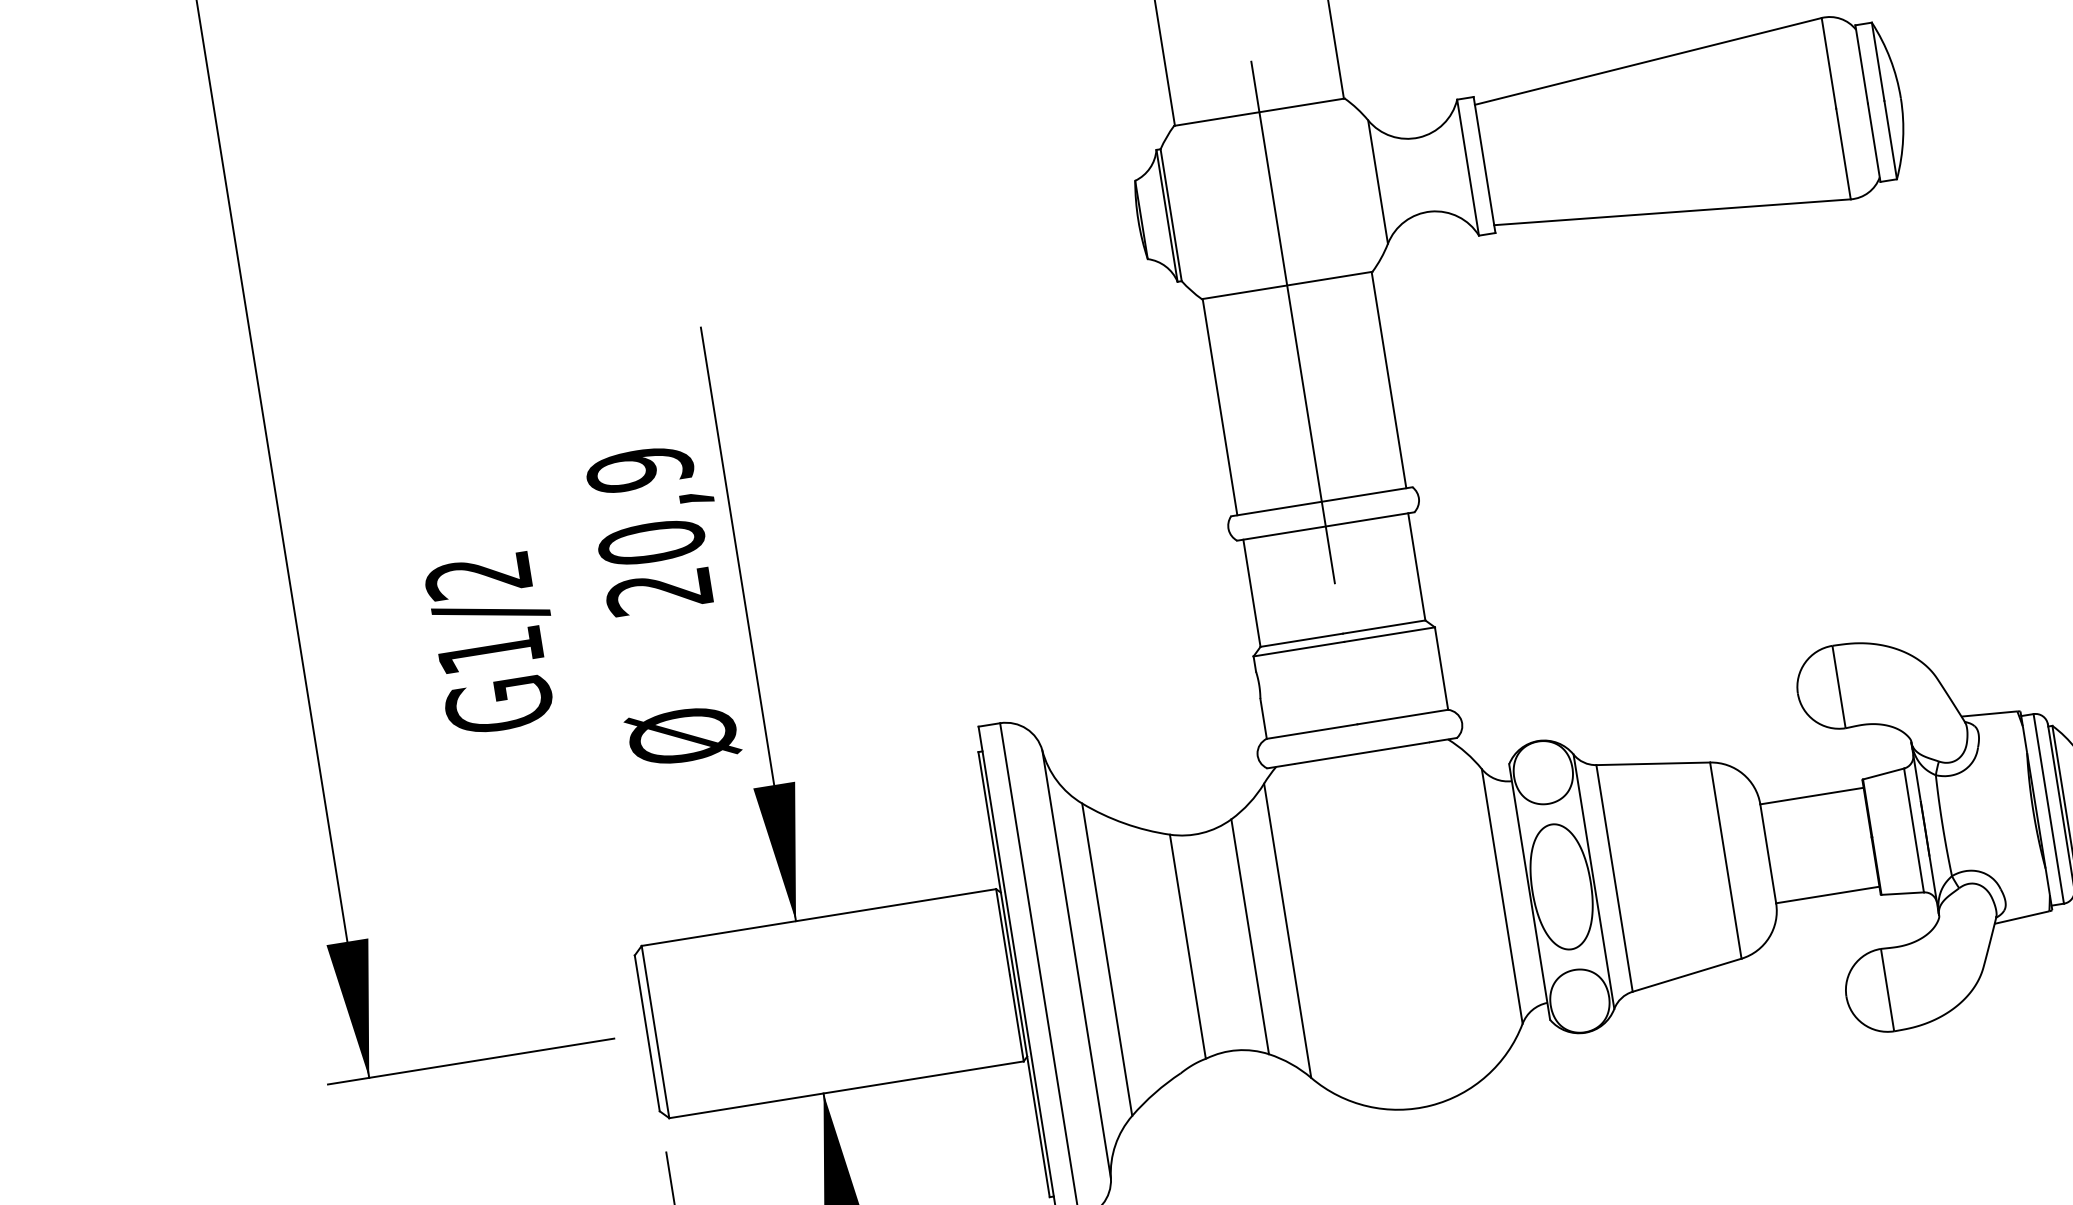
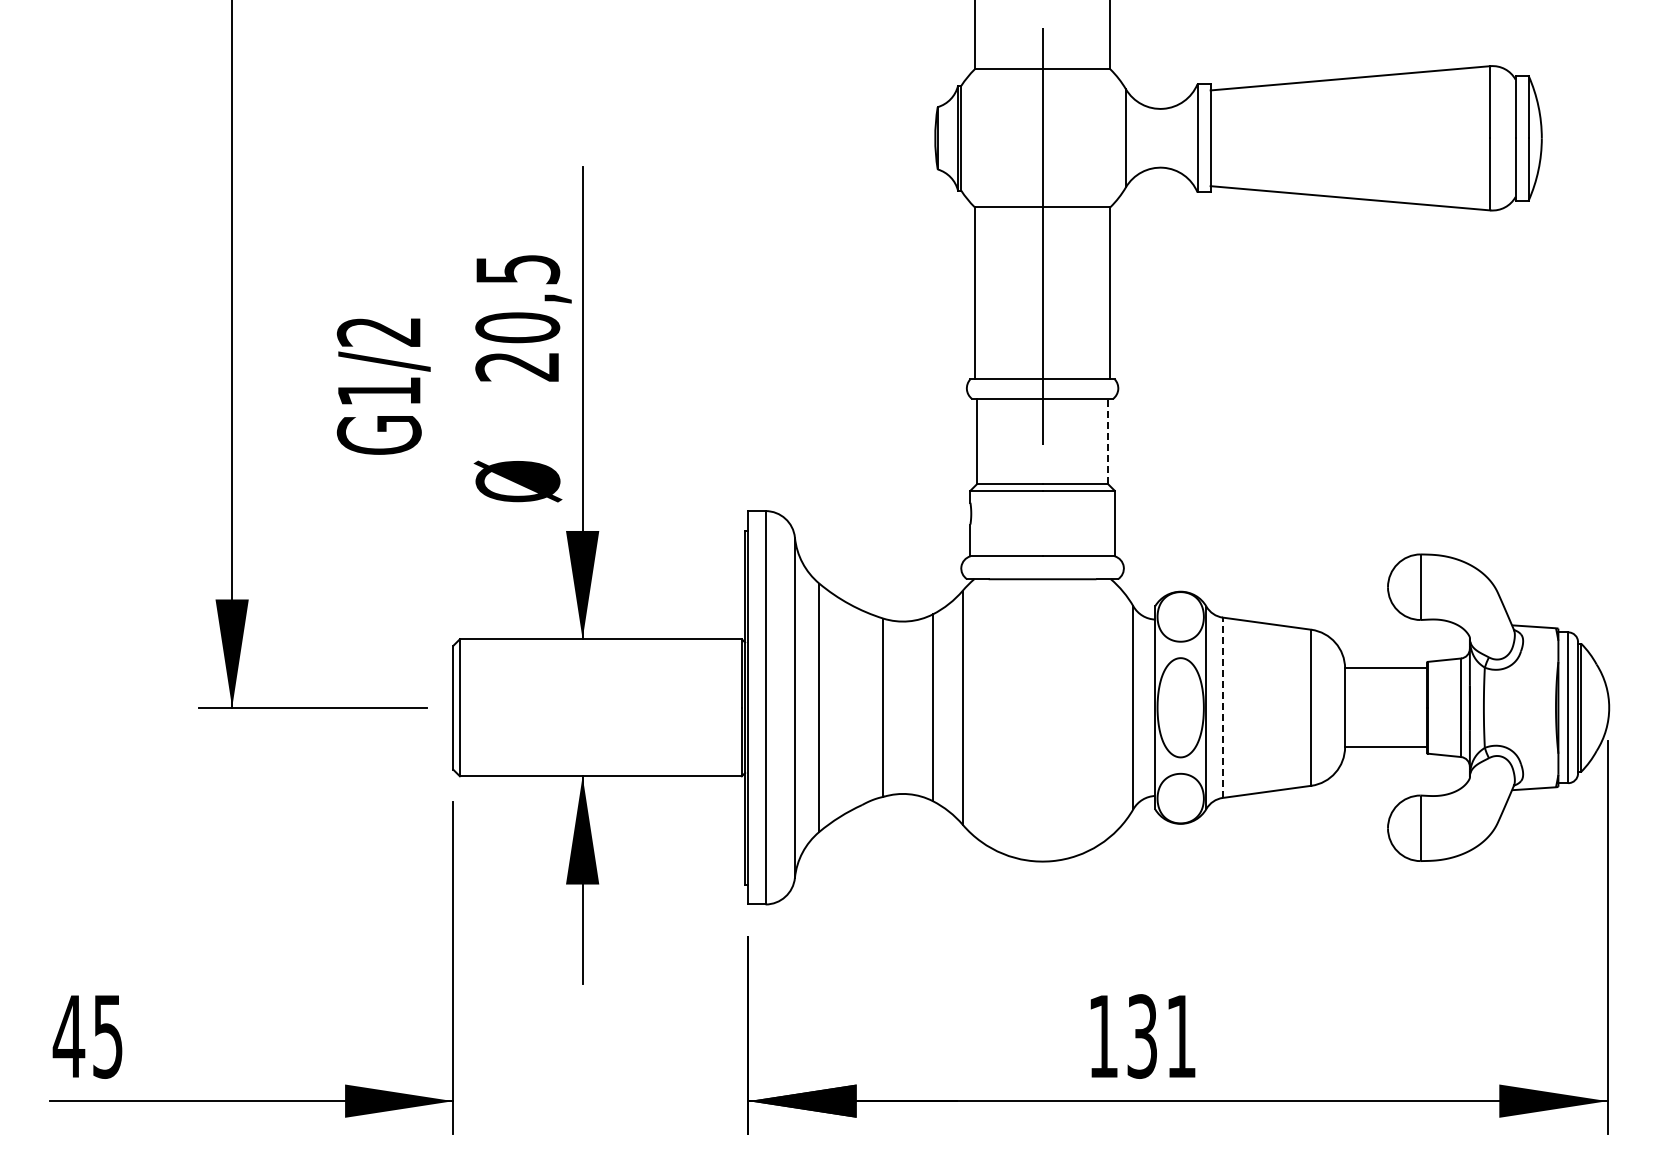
text: (639, 469) -> (517, 269), 20,9 -> 20,5
line: (1417, 566) -> (1108, 441), solid -> dashed
line: (1614, 878) -> (1222, 707), solid -> dashed

